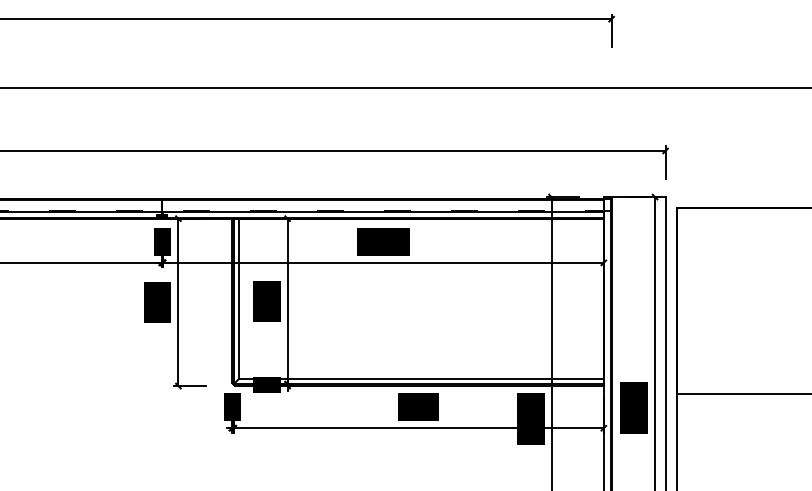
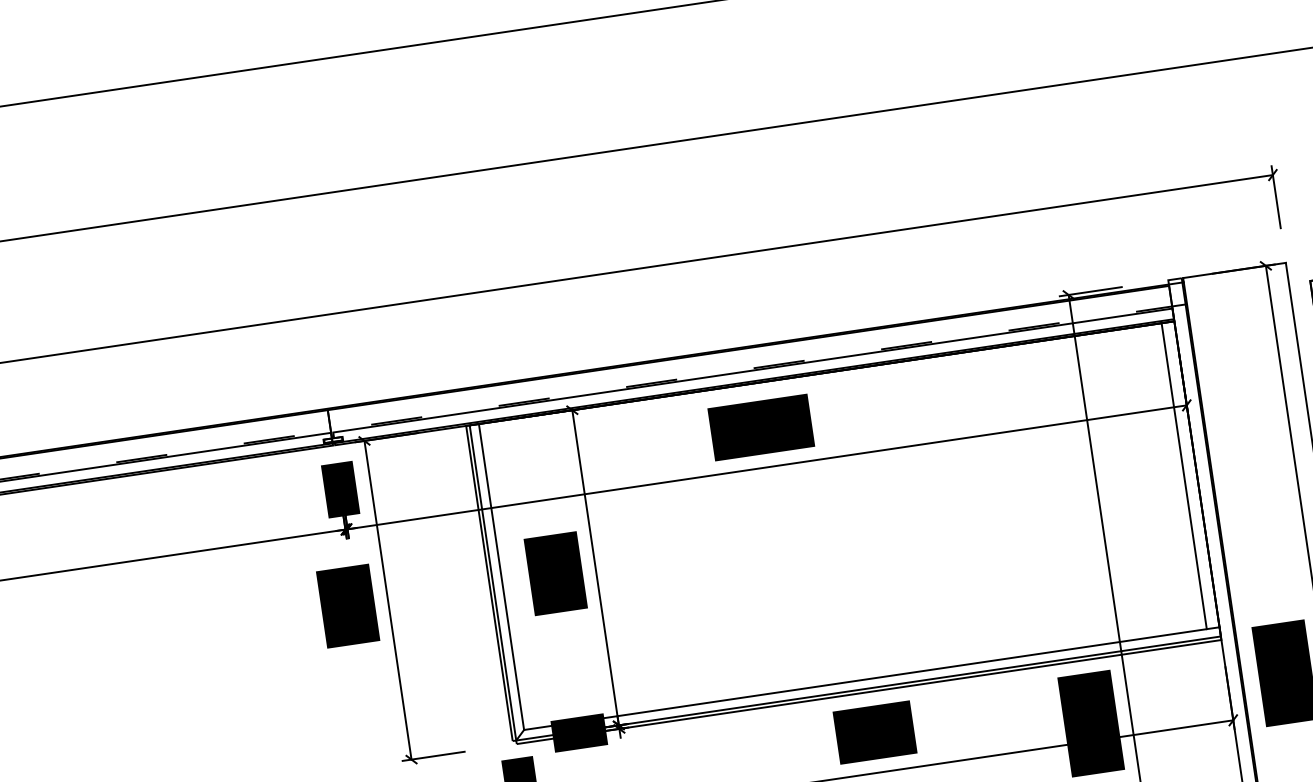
line: (597, 298) -> (1184, 475), added

